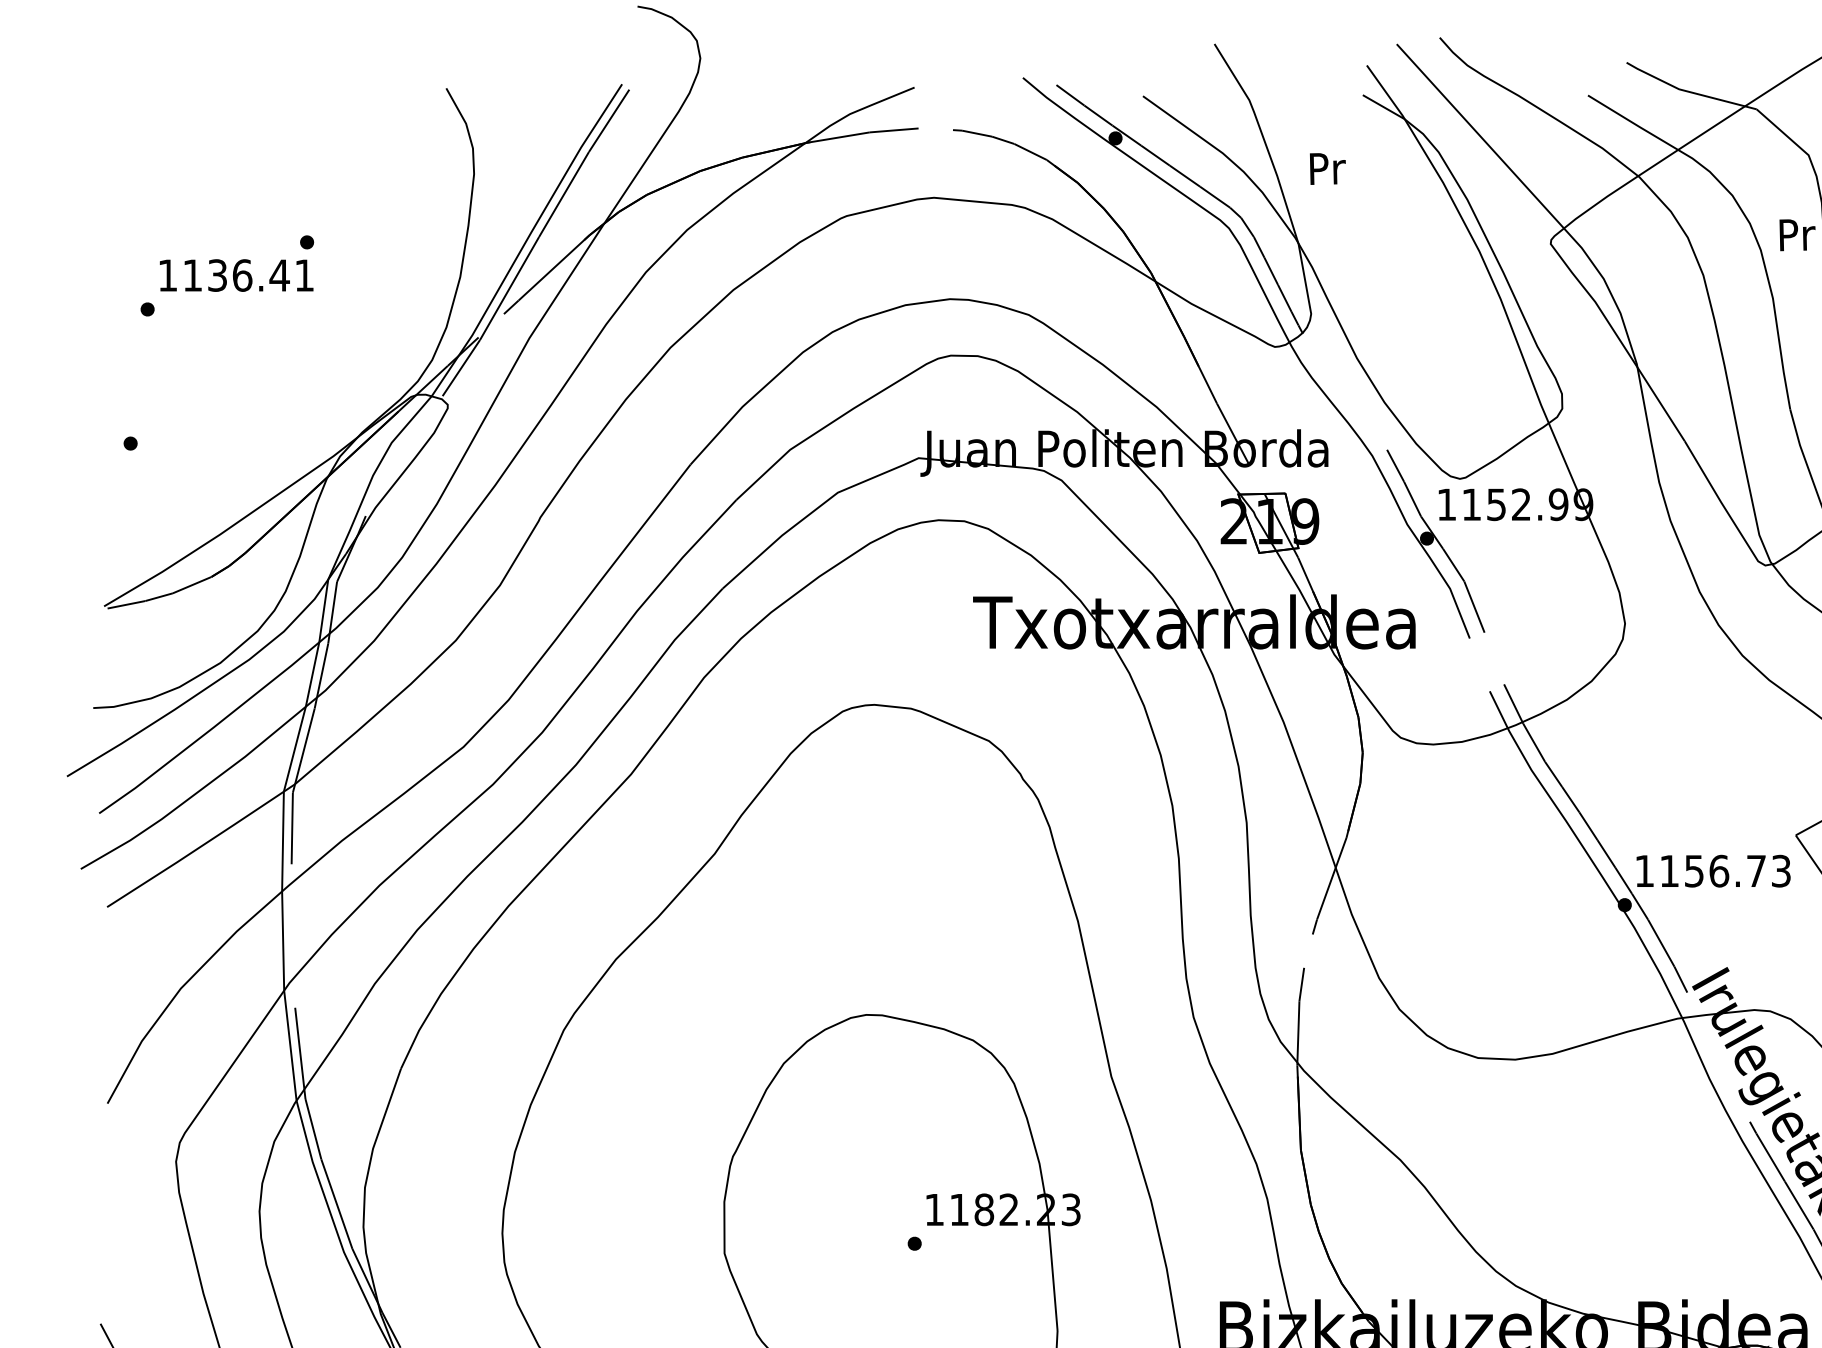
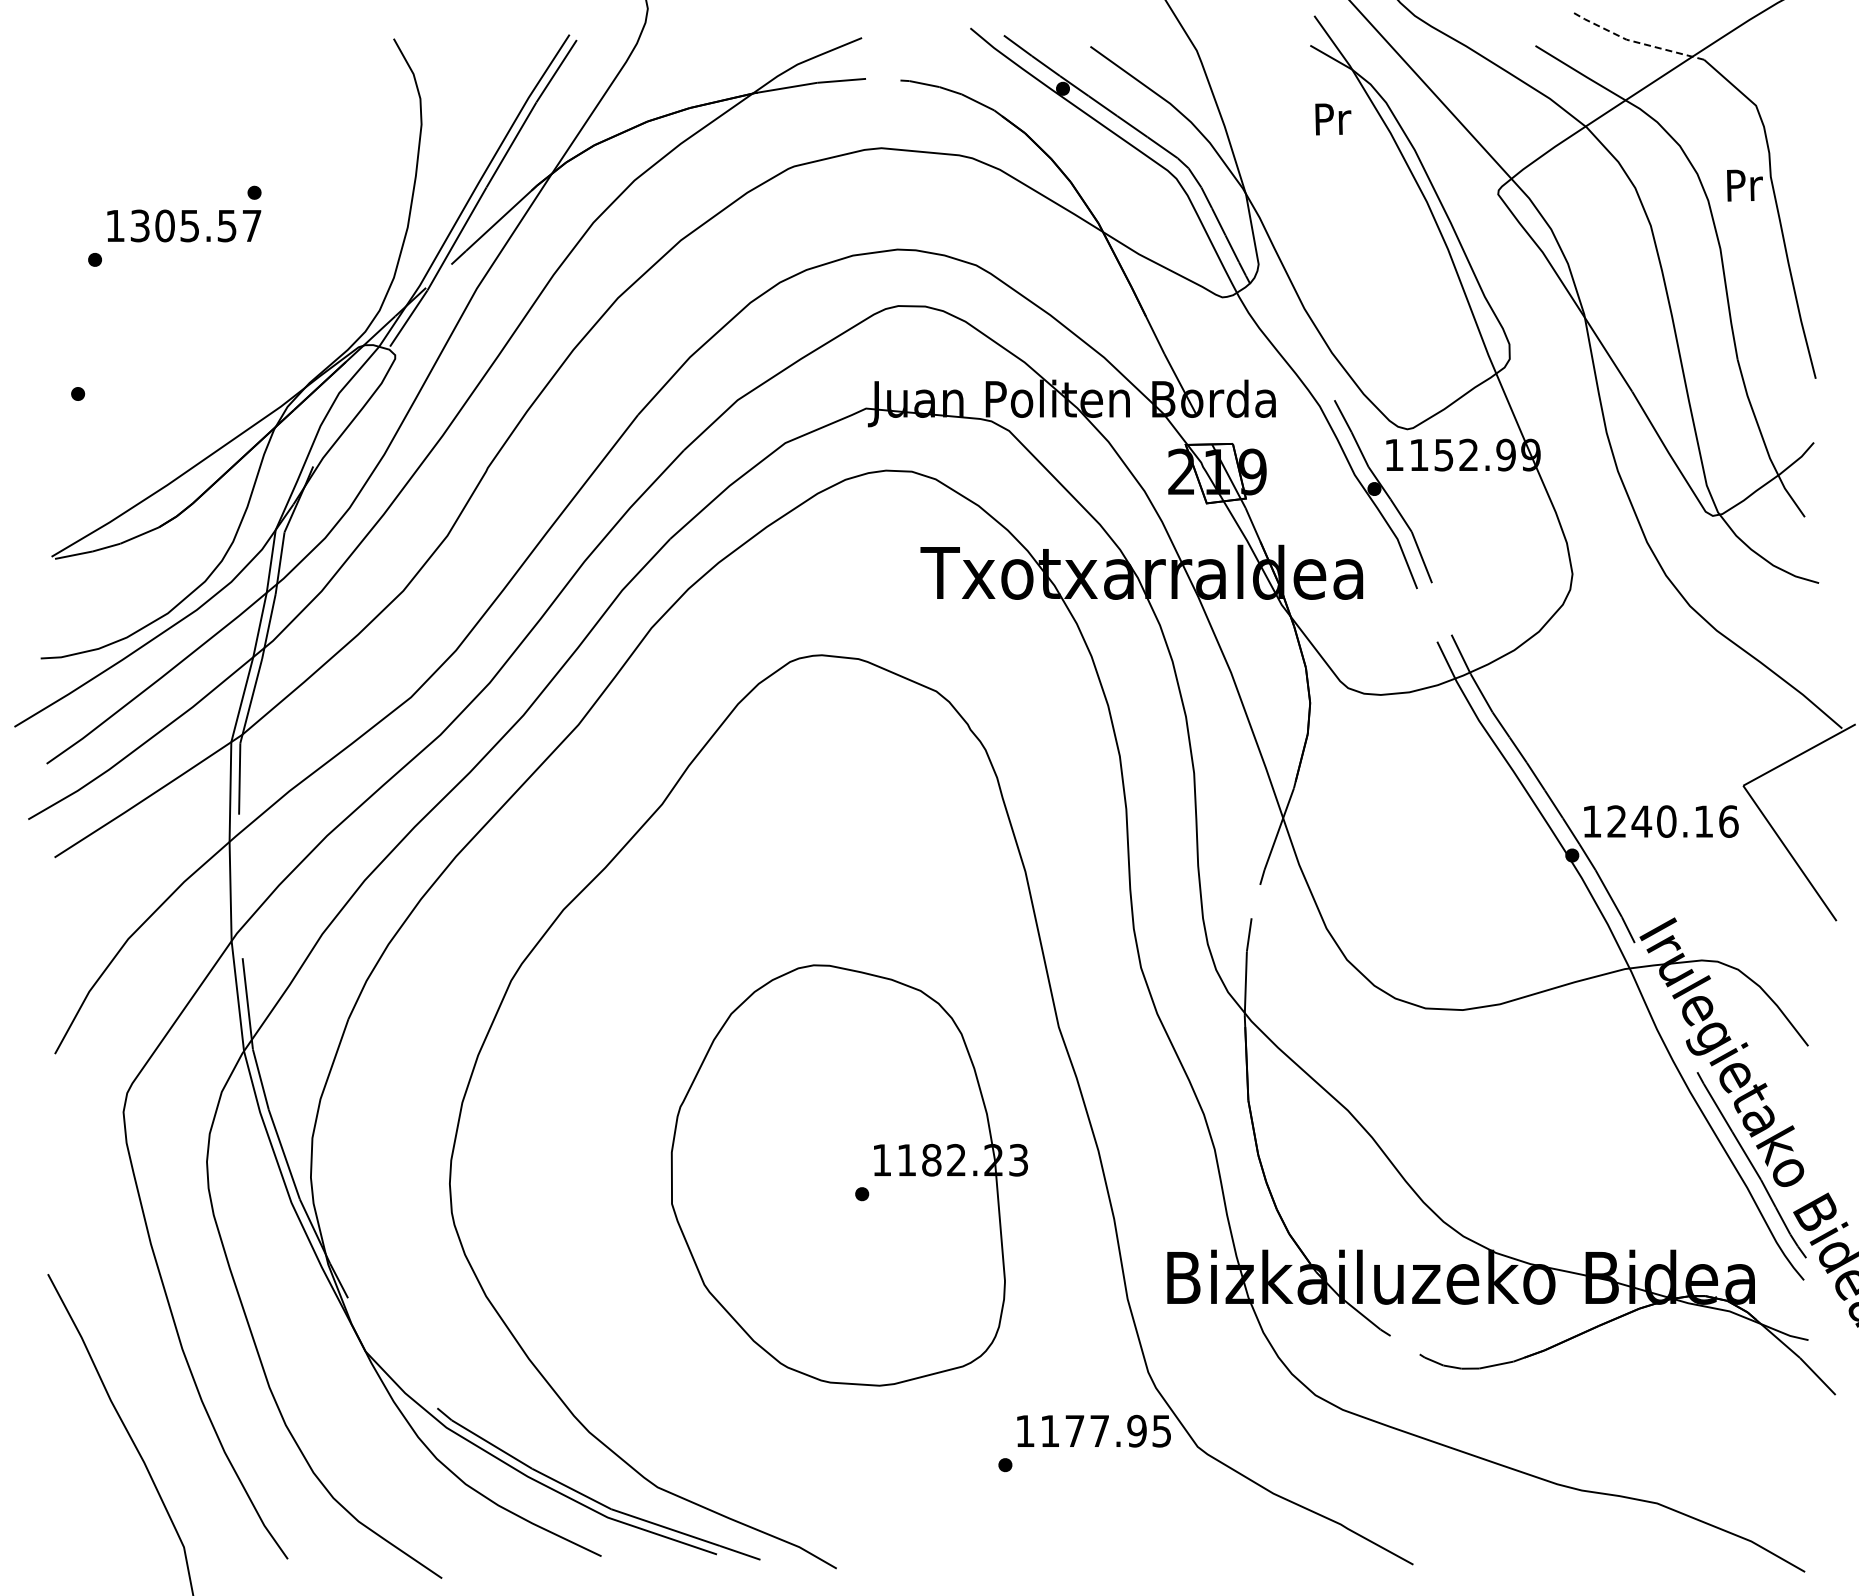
line: (1688, 91) -> (1635, 41), solid -> dashed
text: (1328, 169) -> (1333, 119), moved
text: (248, 275) -> (195, 225), 1136.41 -> 1305.57
text: (1725, 871) -> (1672, 821), 1156.73 -> 1240.16

